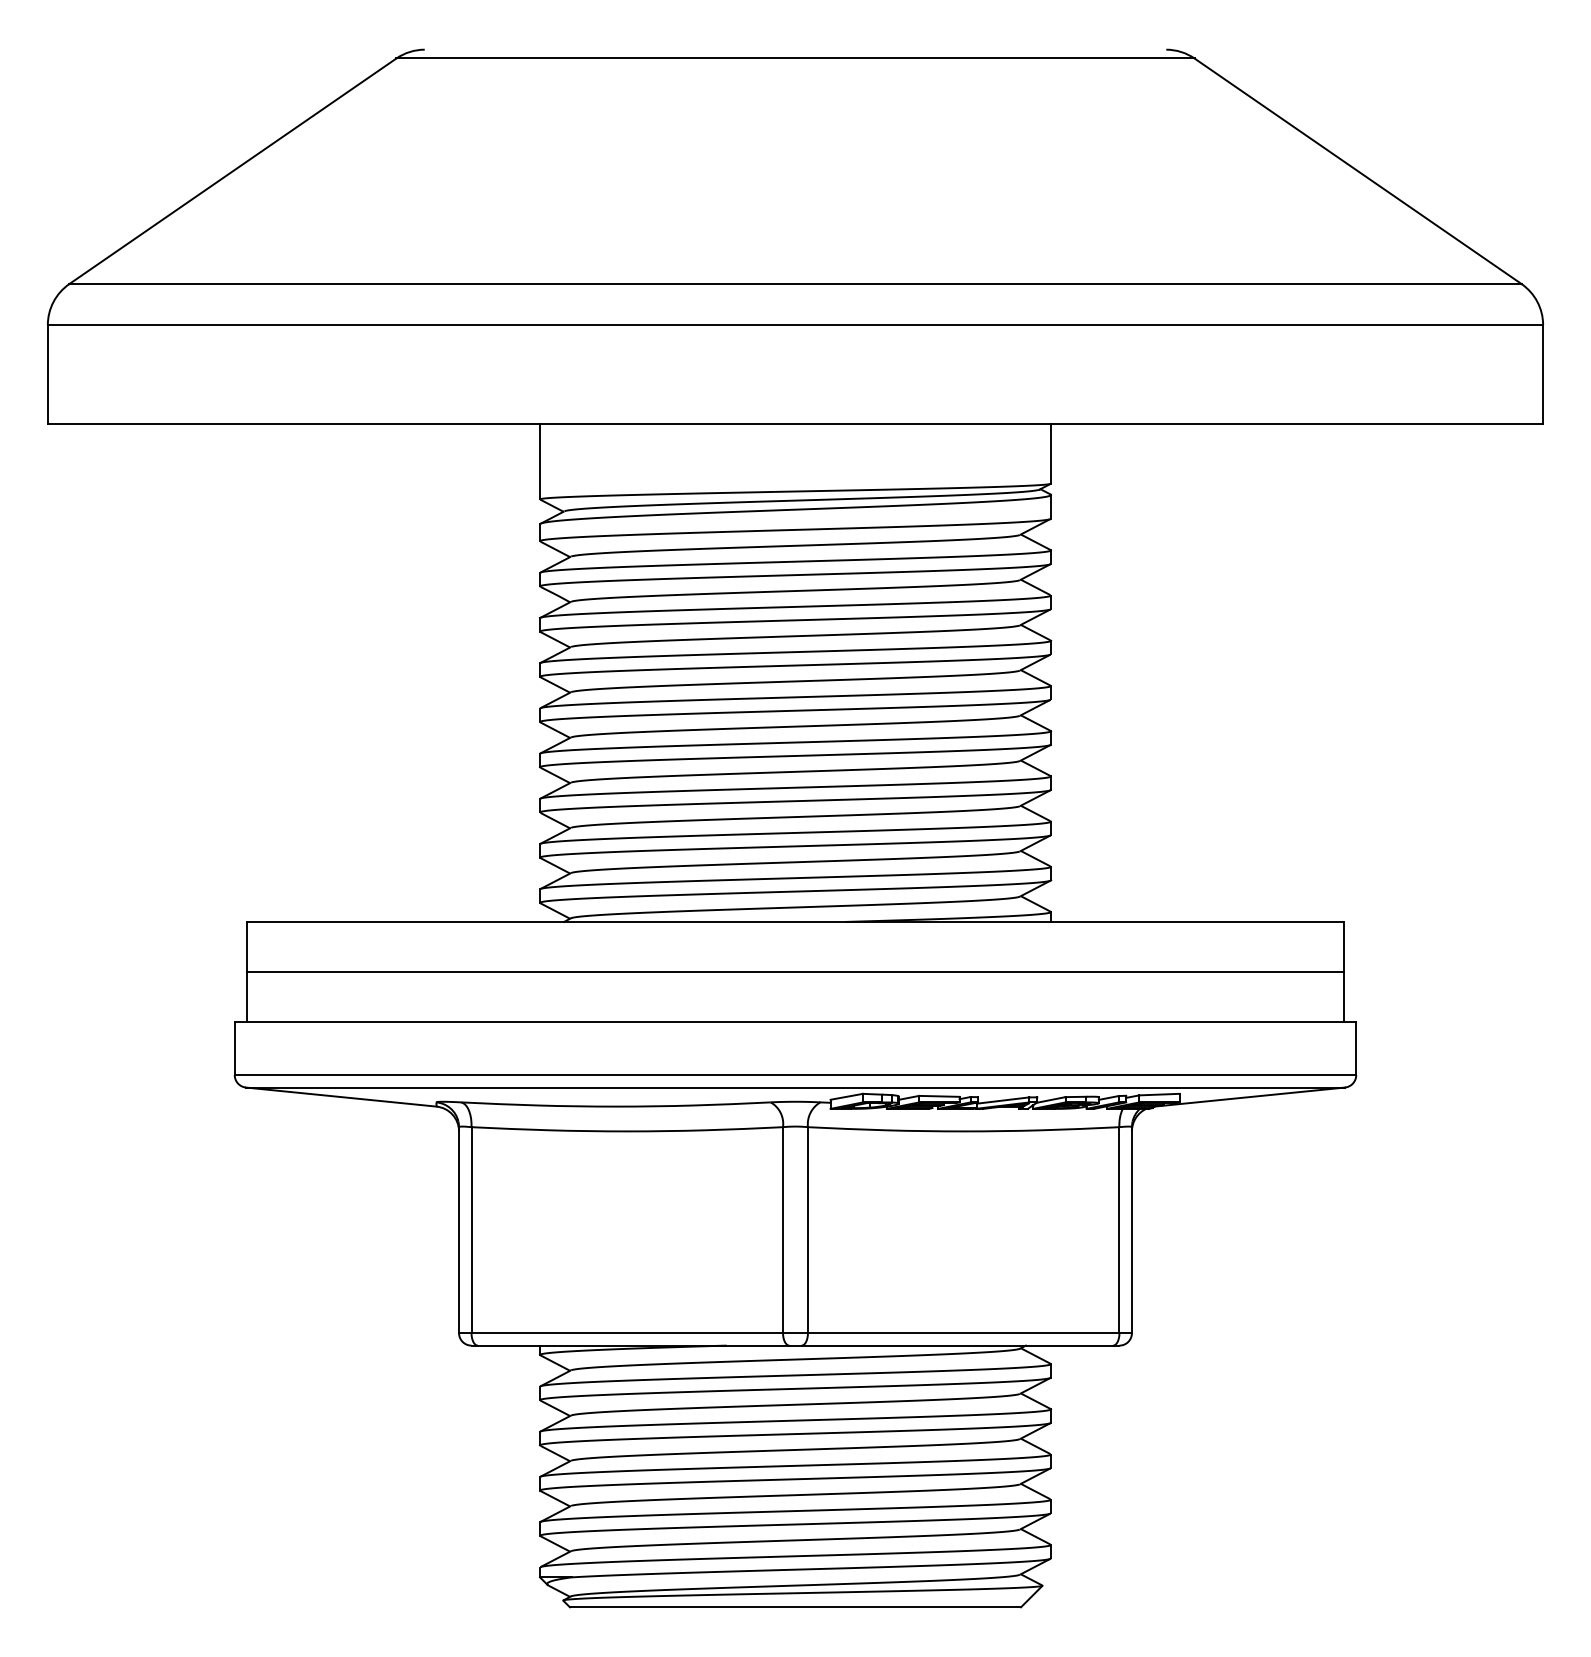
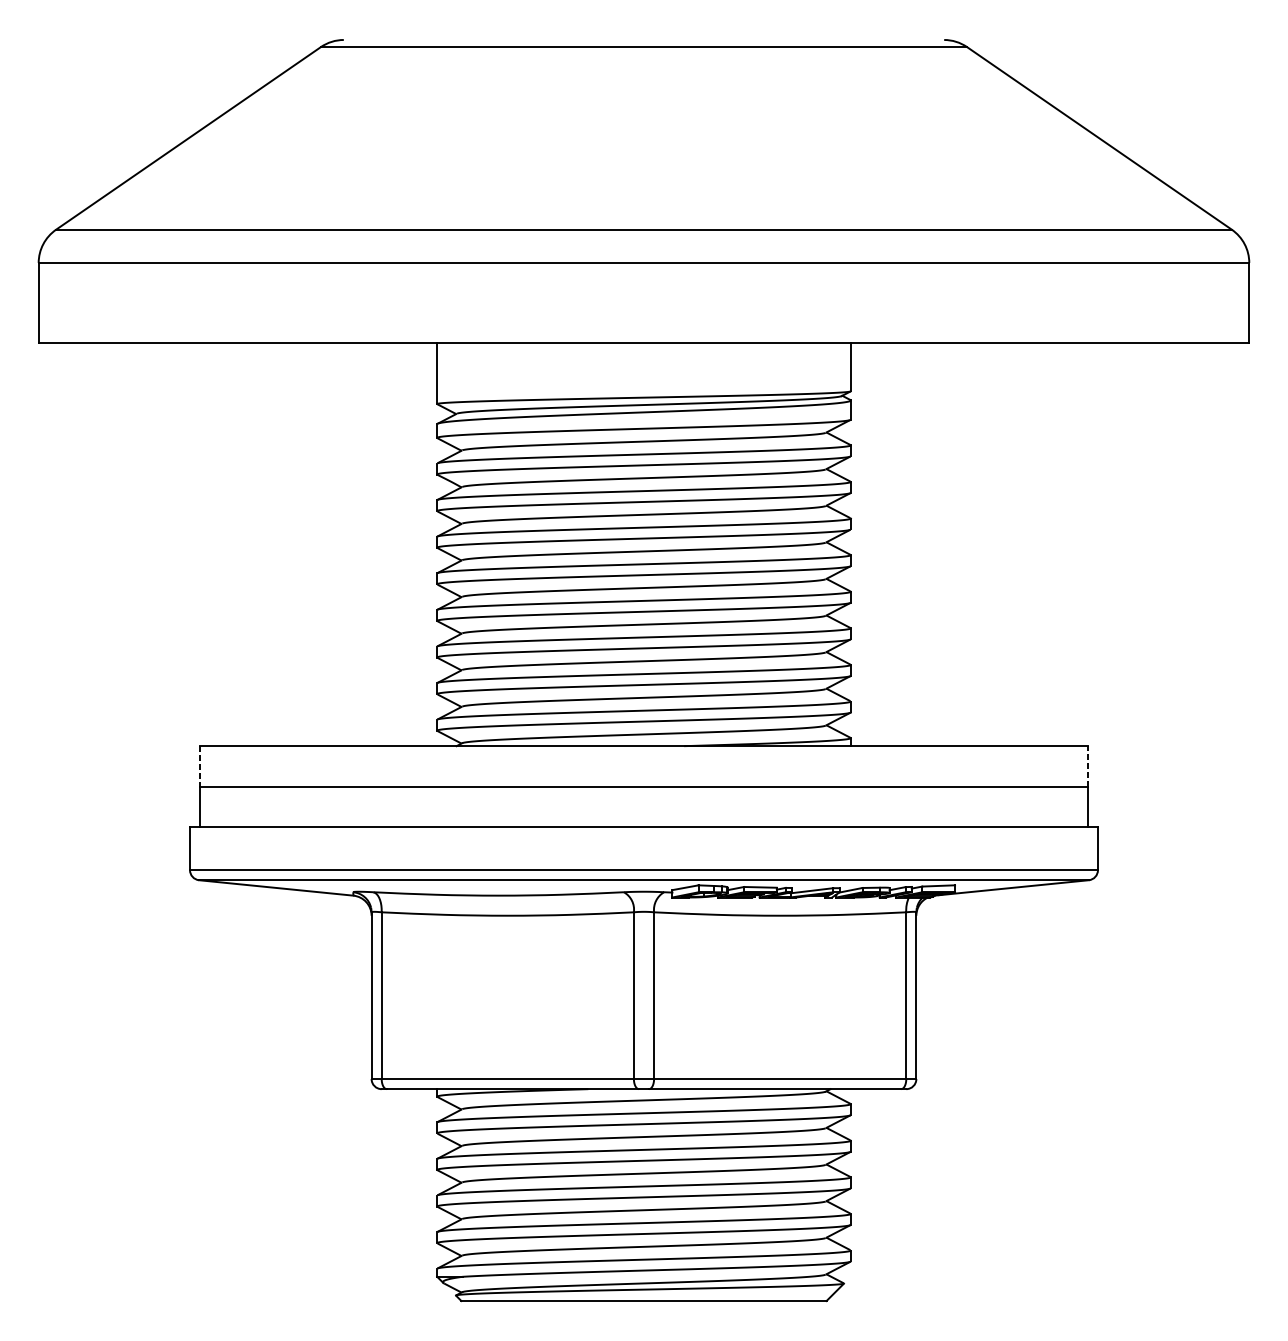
line: (247, 946) -> (200, 766), solid -> dashed
line: (1343, 946) -> (1087, 766), solid -> dashed

